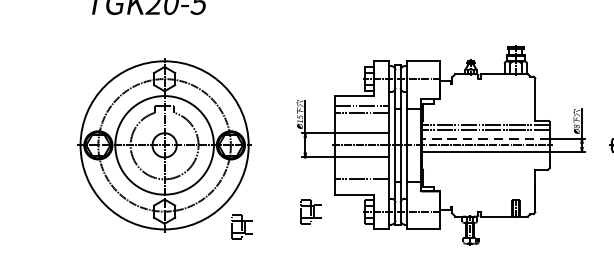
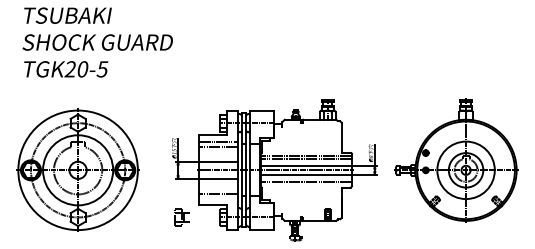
line: (485, 138) -> (306, 165), dashed -> solid
line: (485, 161) -> (306, 181), added
part: (241, 227) -> (132, 228), removed

